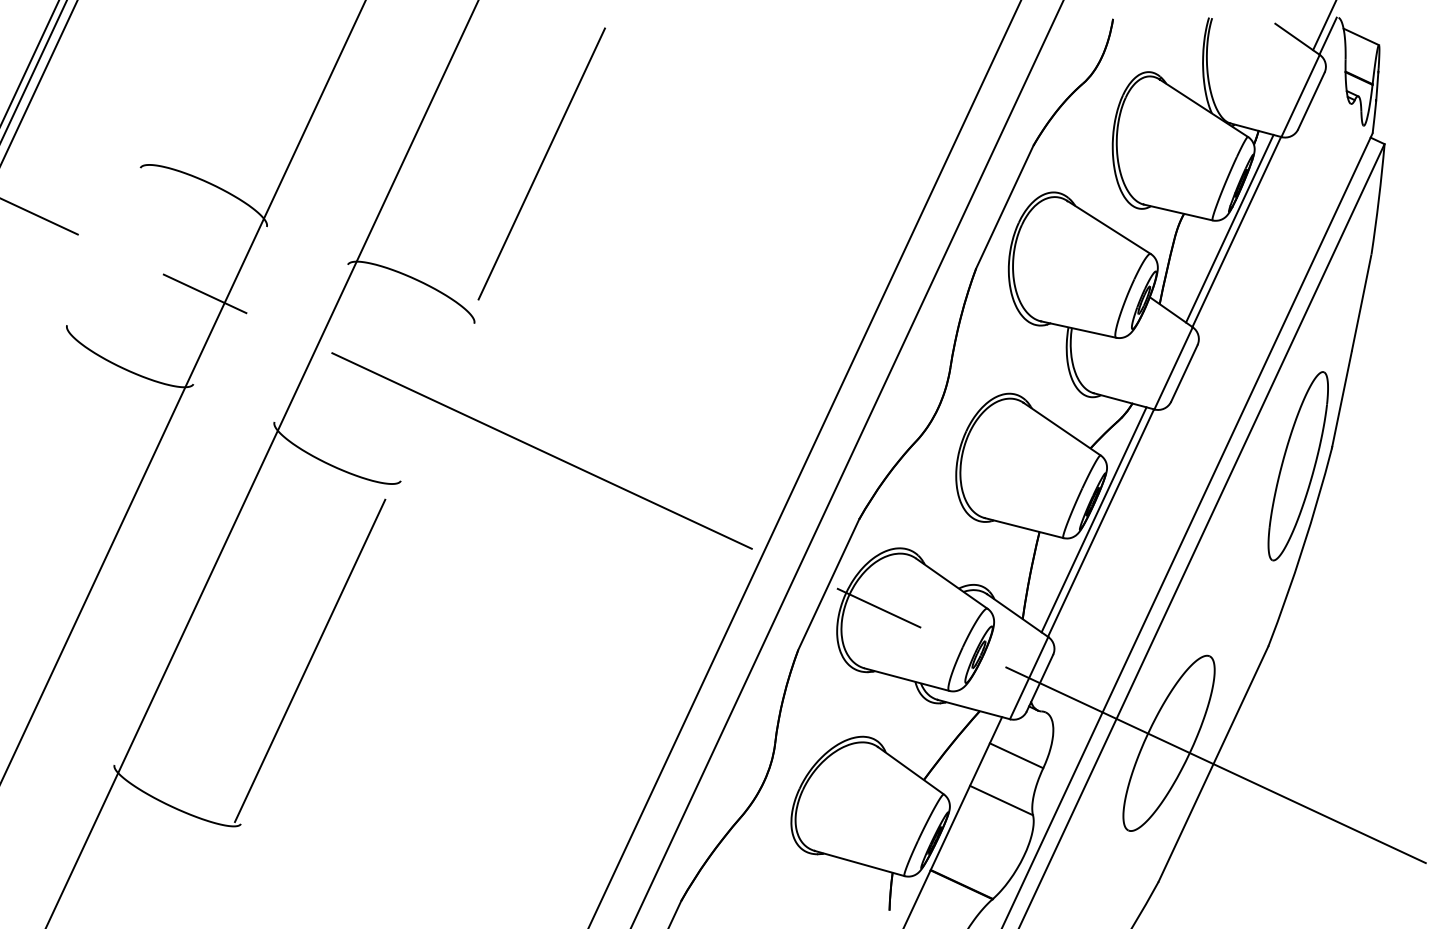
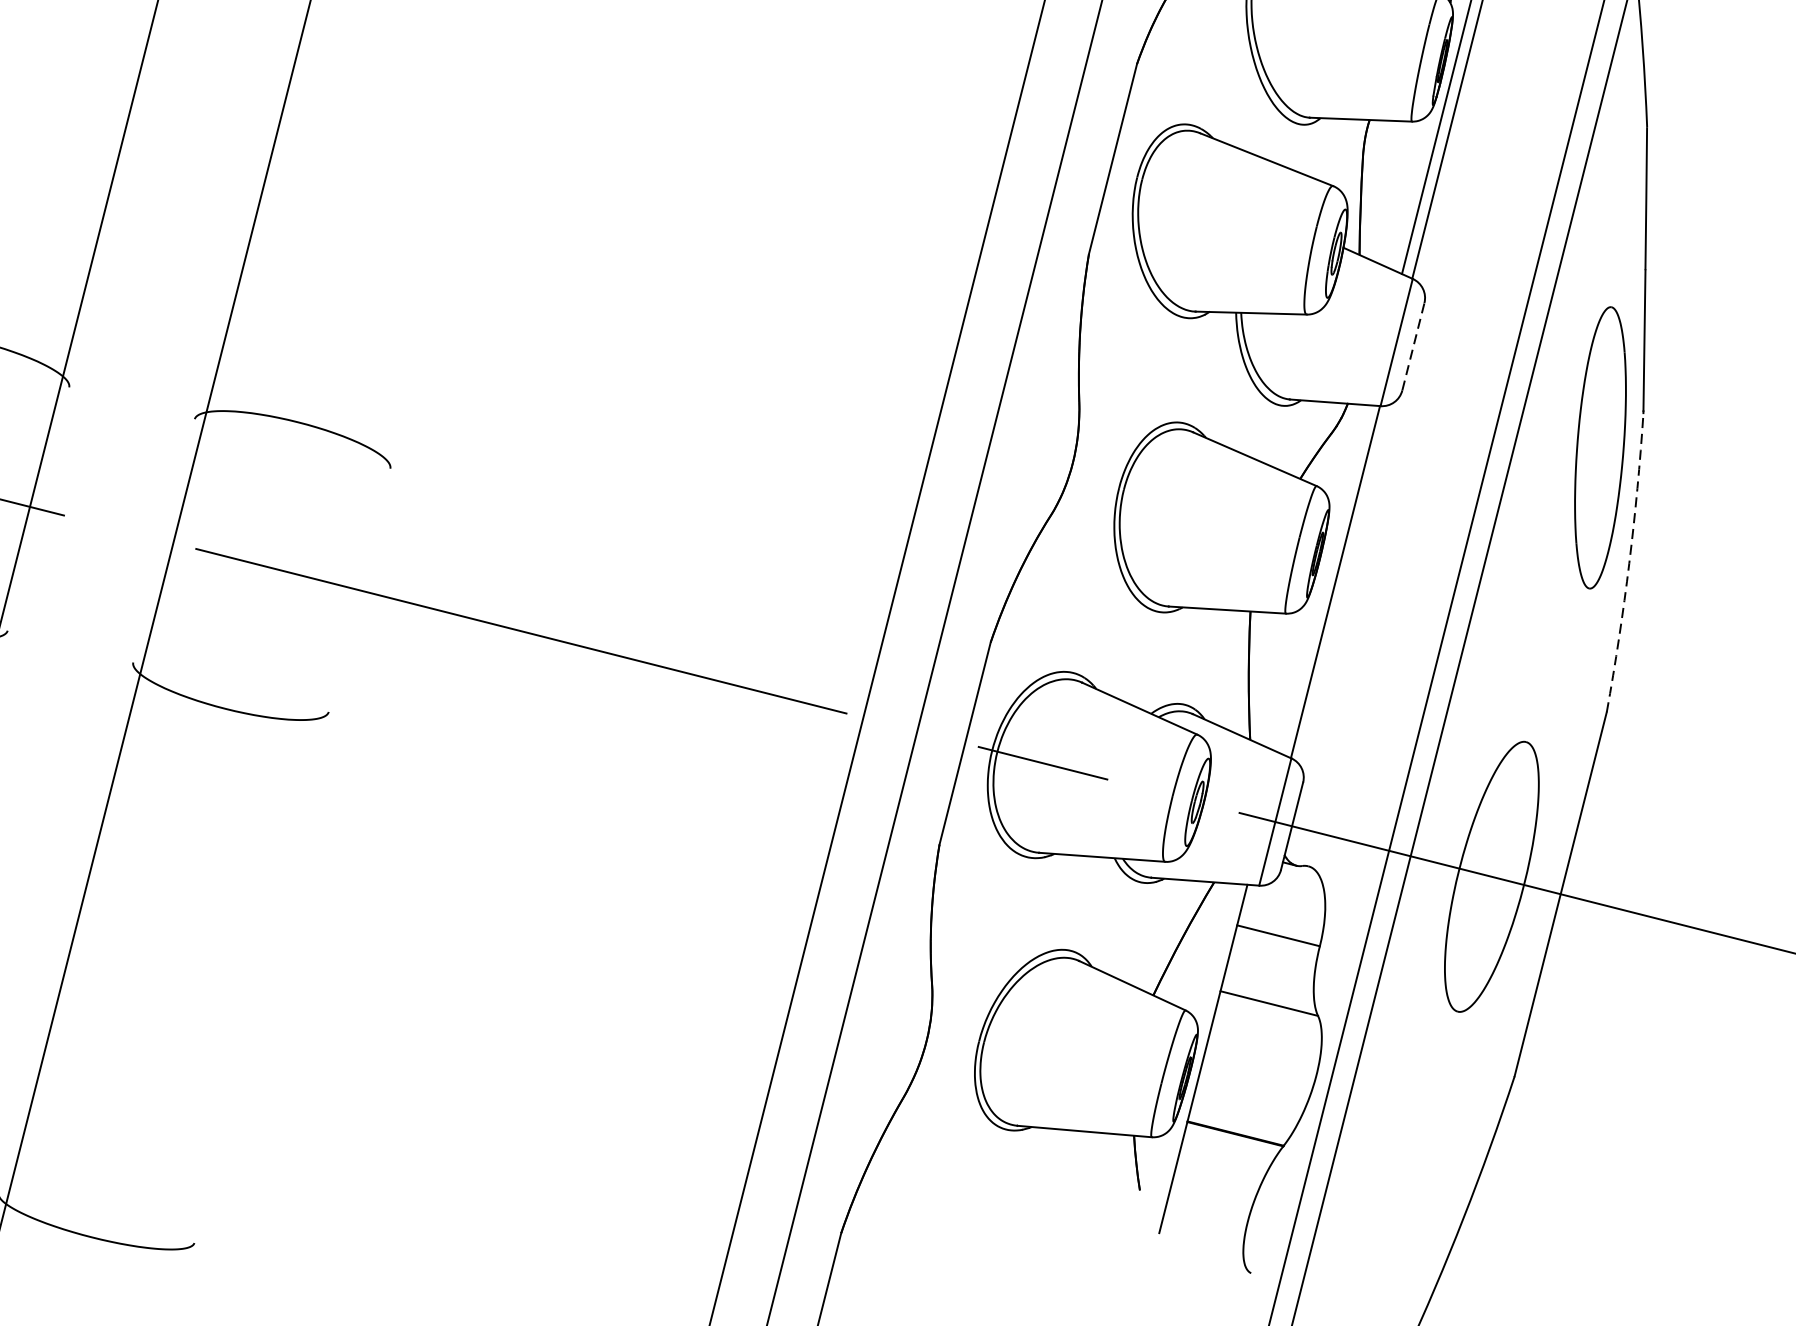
line: (541, 163) -> (442, 222), removed
line: (1184, 372) -> (1413, 345), solid -> dashed
line: (1093, 519) -> (1323, 579), removed
arc: (1302, 548) -> (1628, 563), solid -> dashed
line: (309, 660) -> (247, 992), removed

